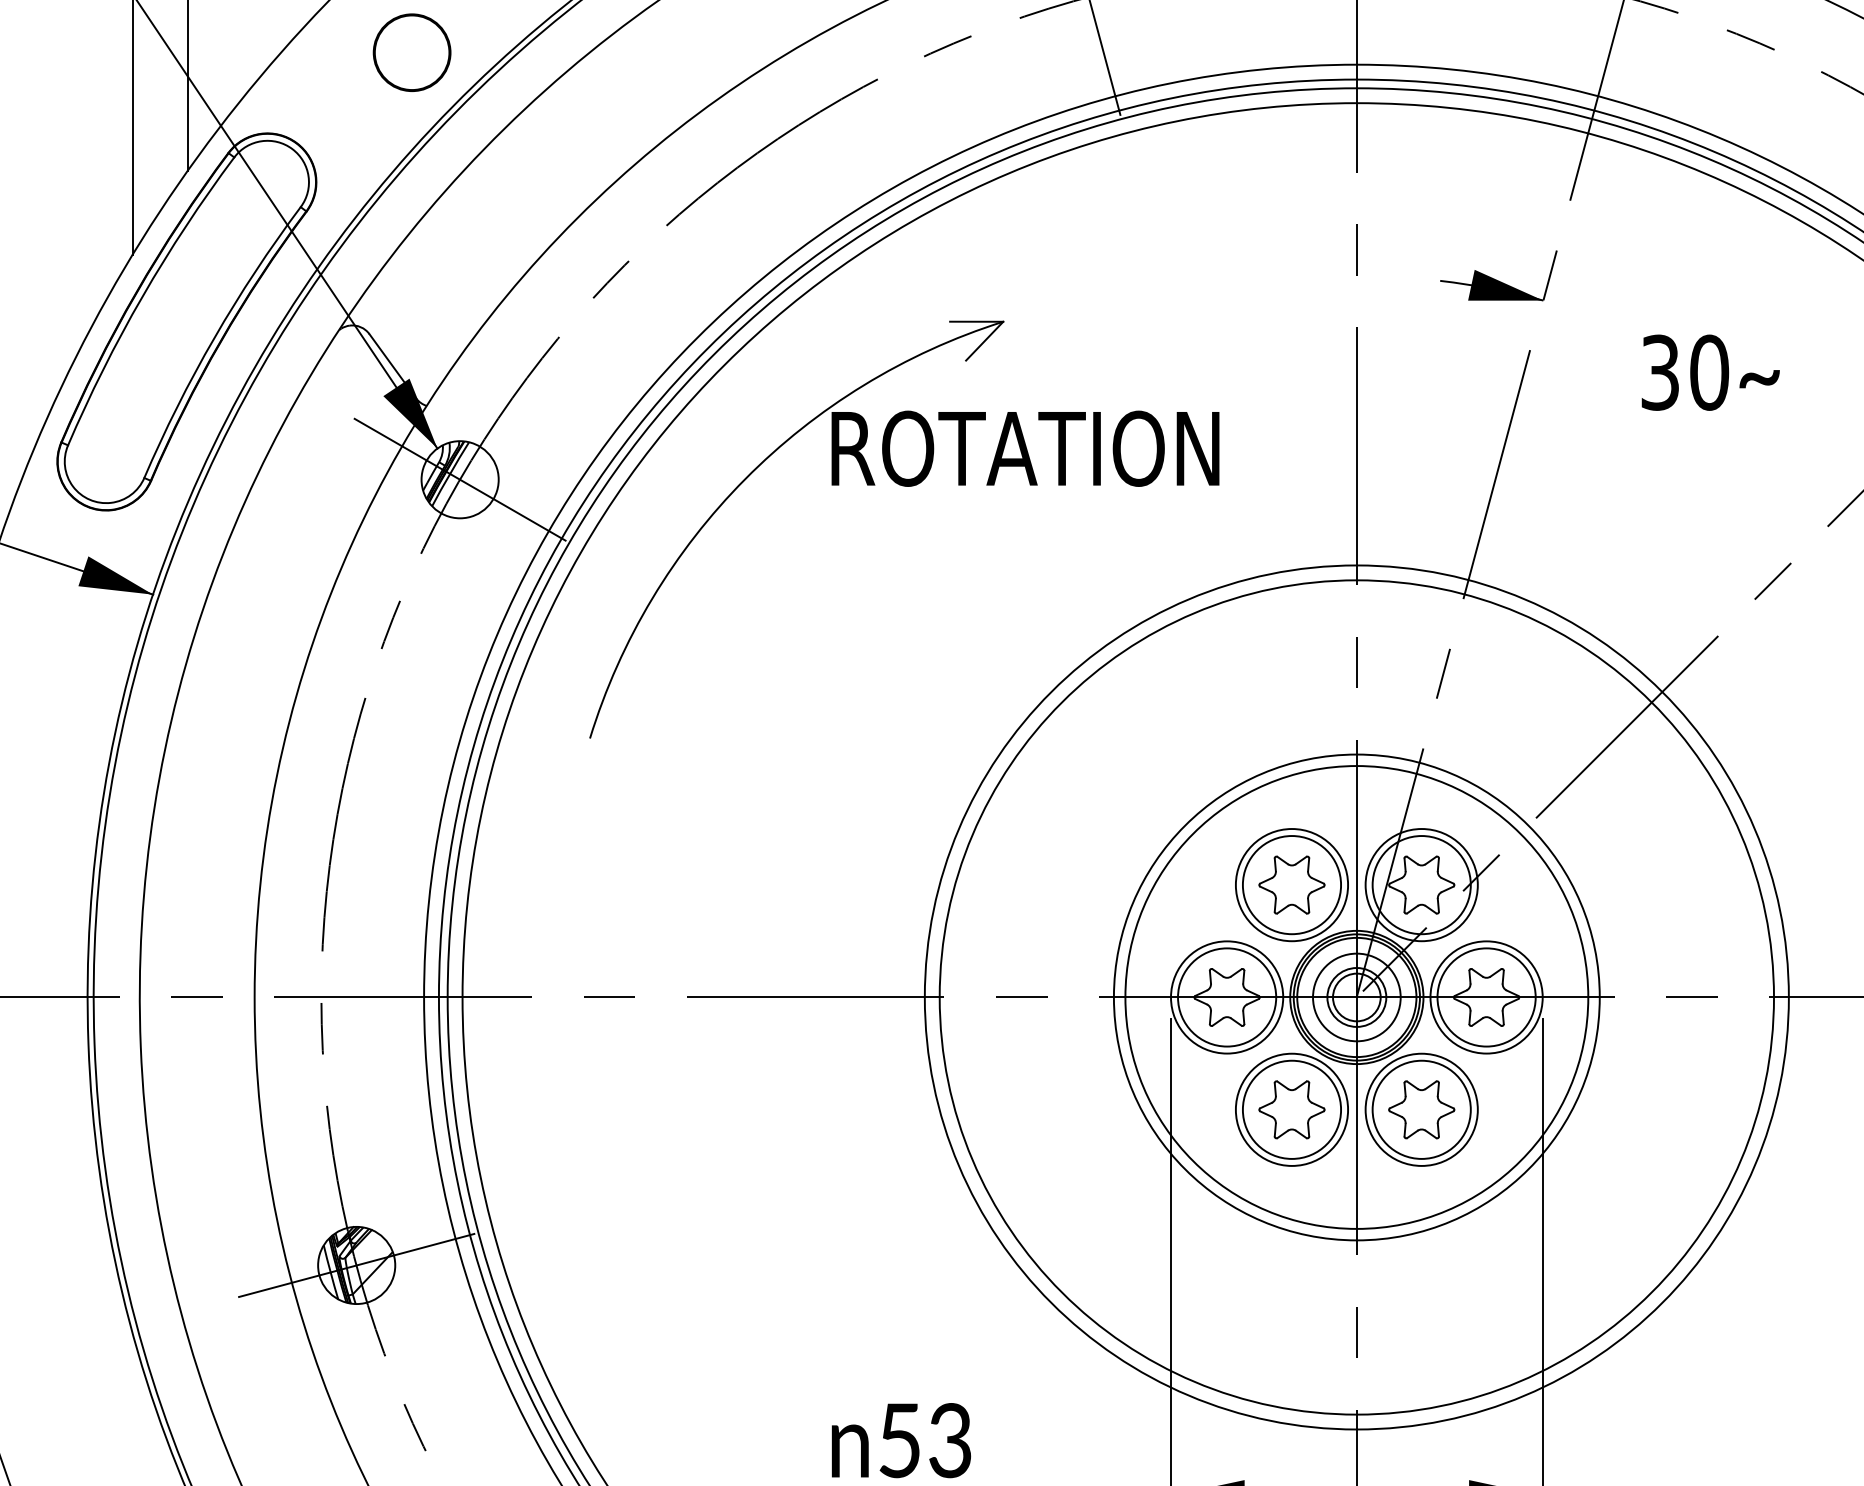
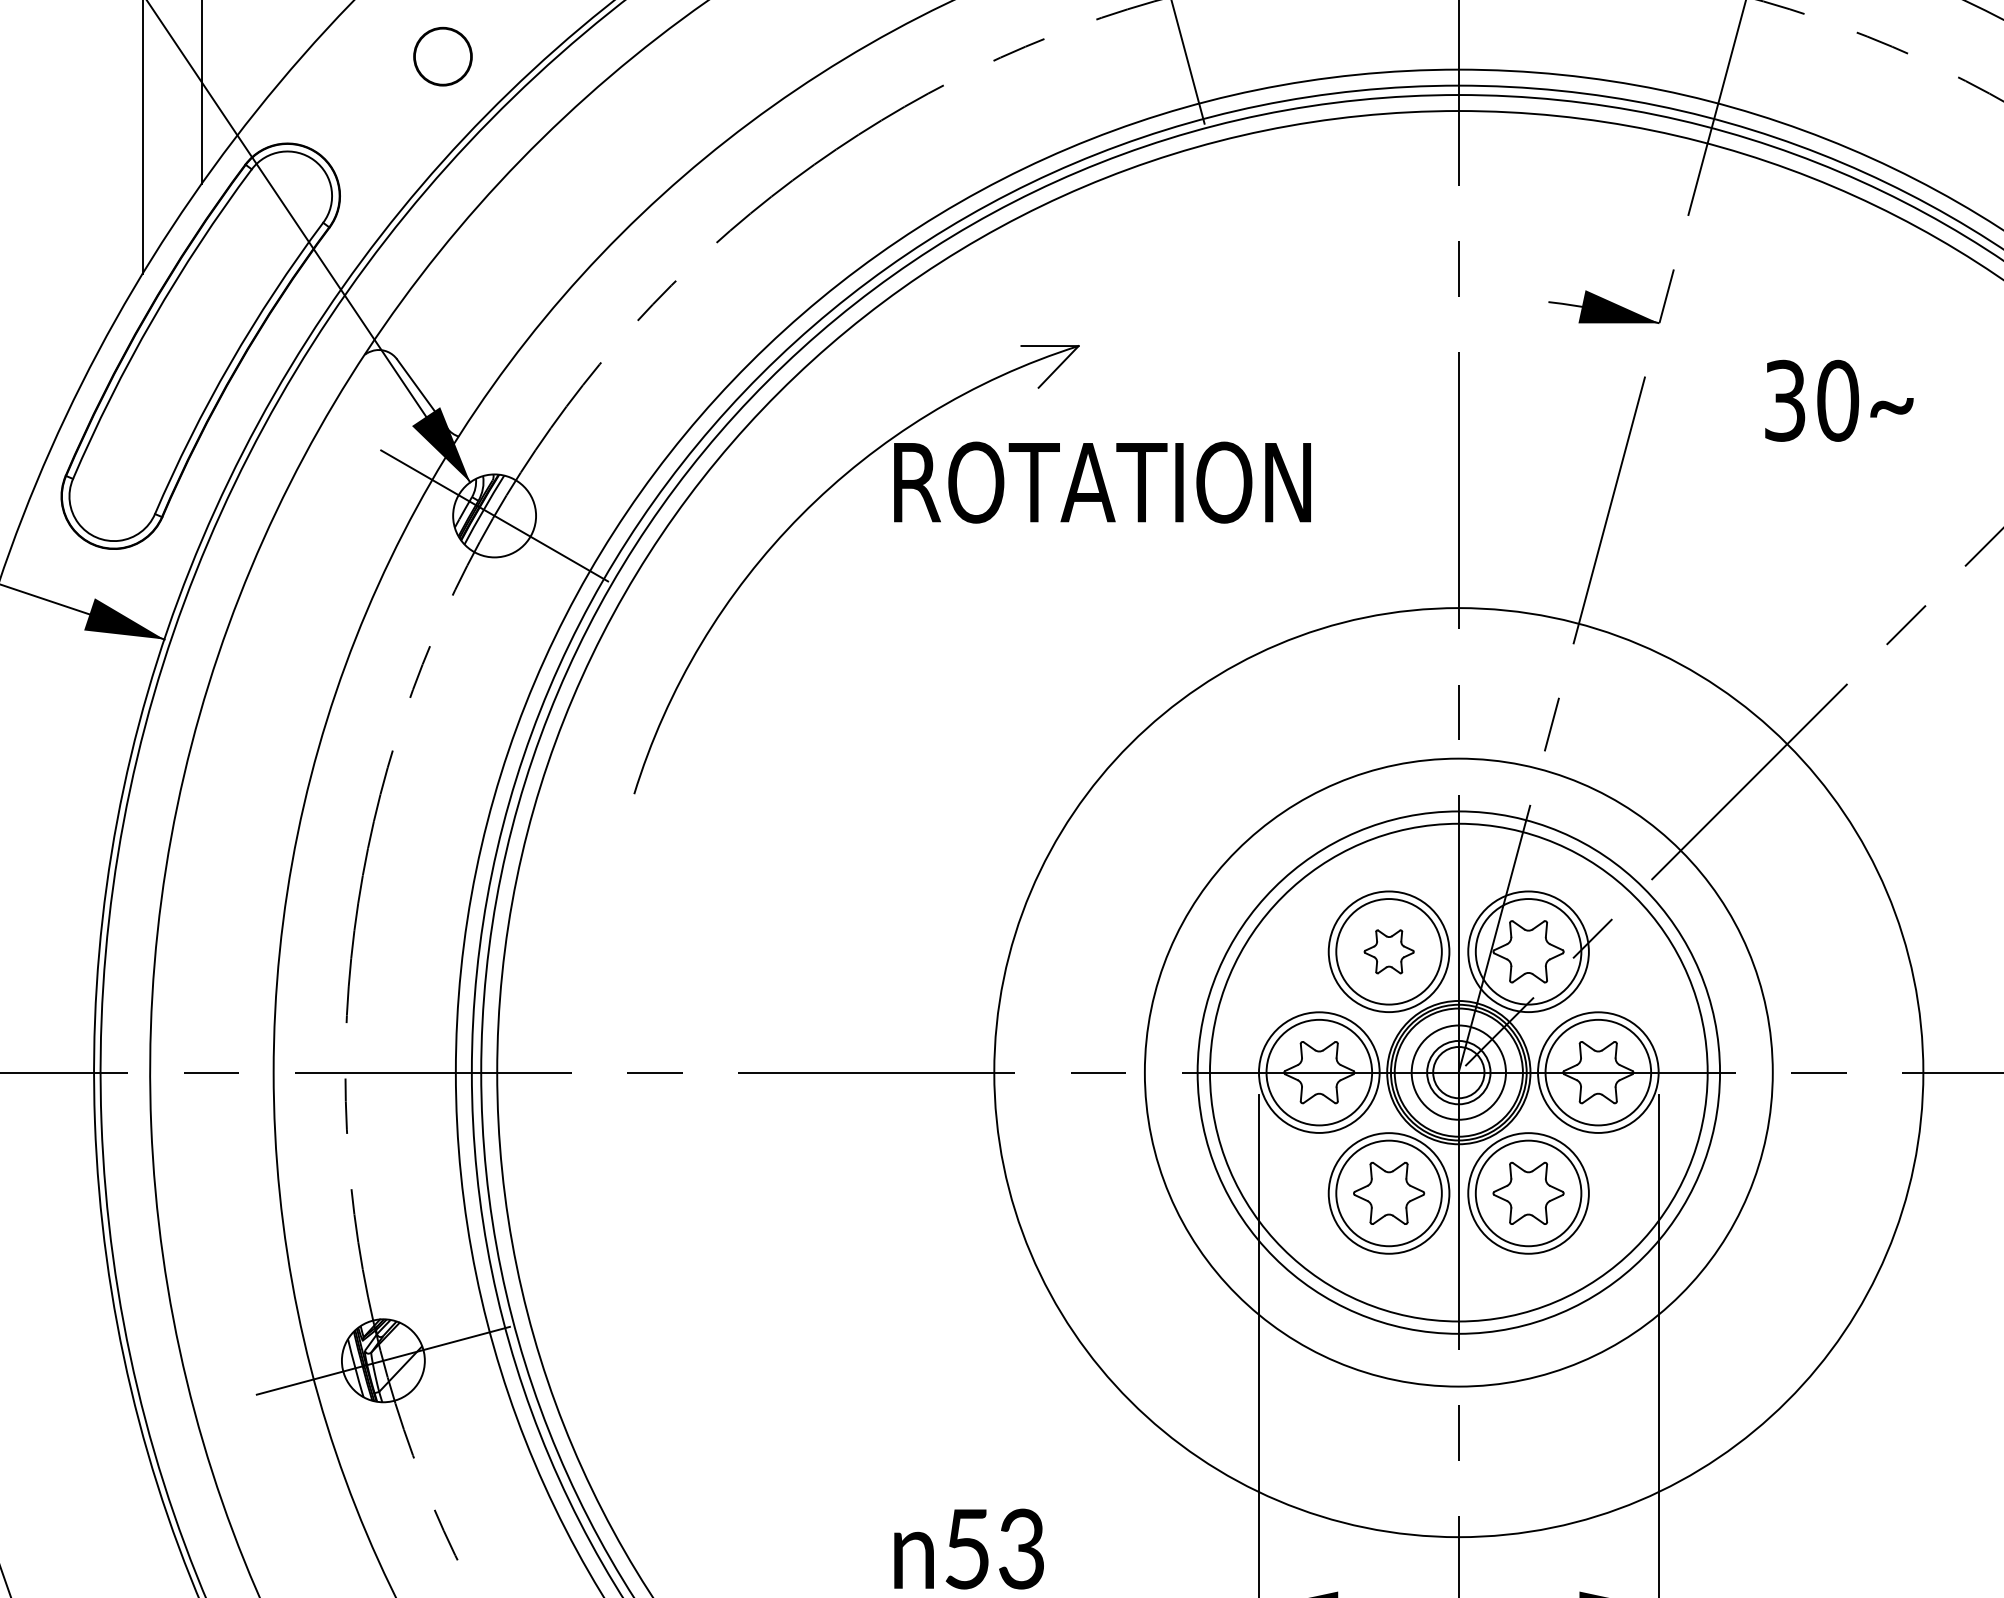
part: (411, 52) -> (442, 56), size x0.7
part: (1292, 884) -> (1389, 951), size x0.7
circle: (1356, 997) -> (1458, 1072), size x0.7

